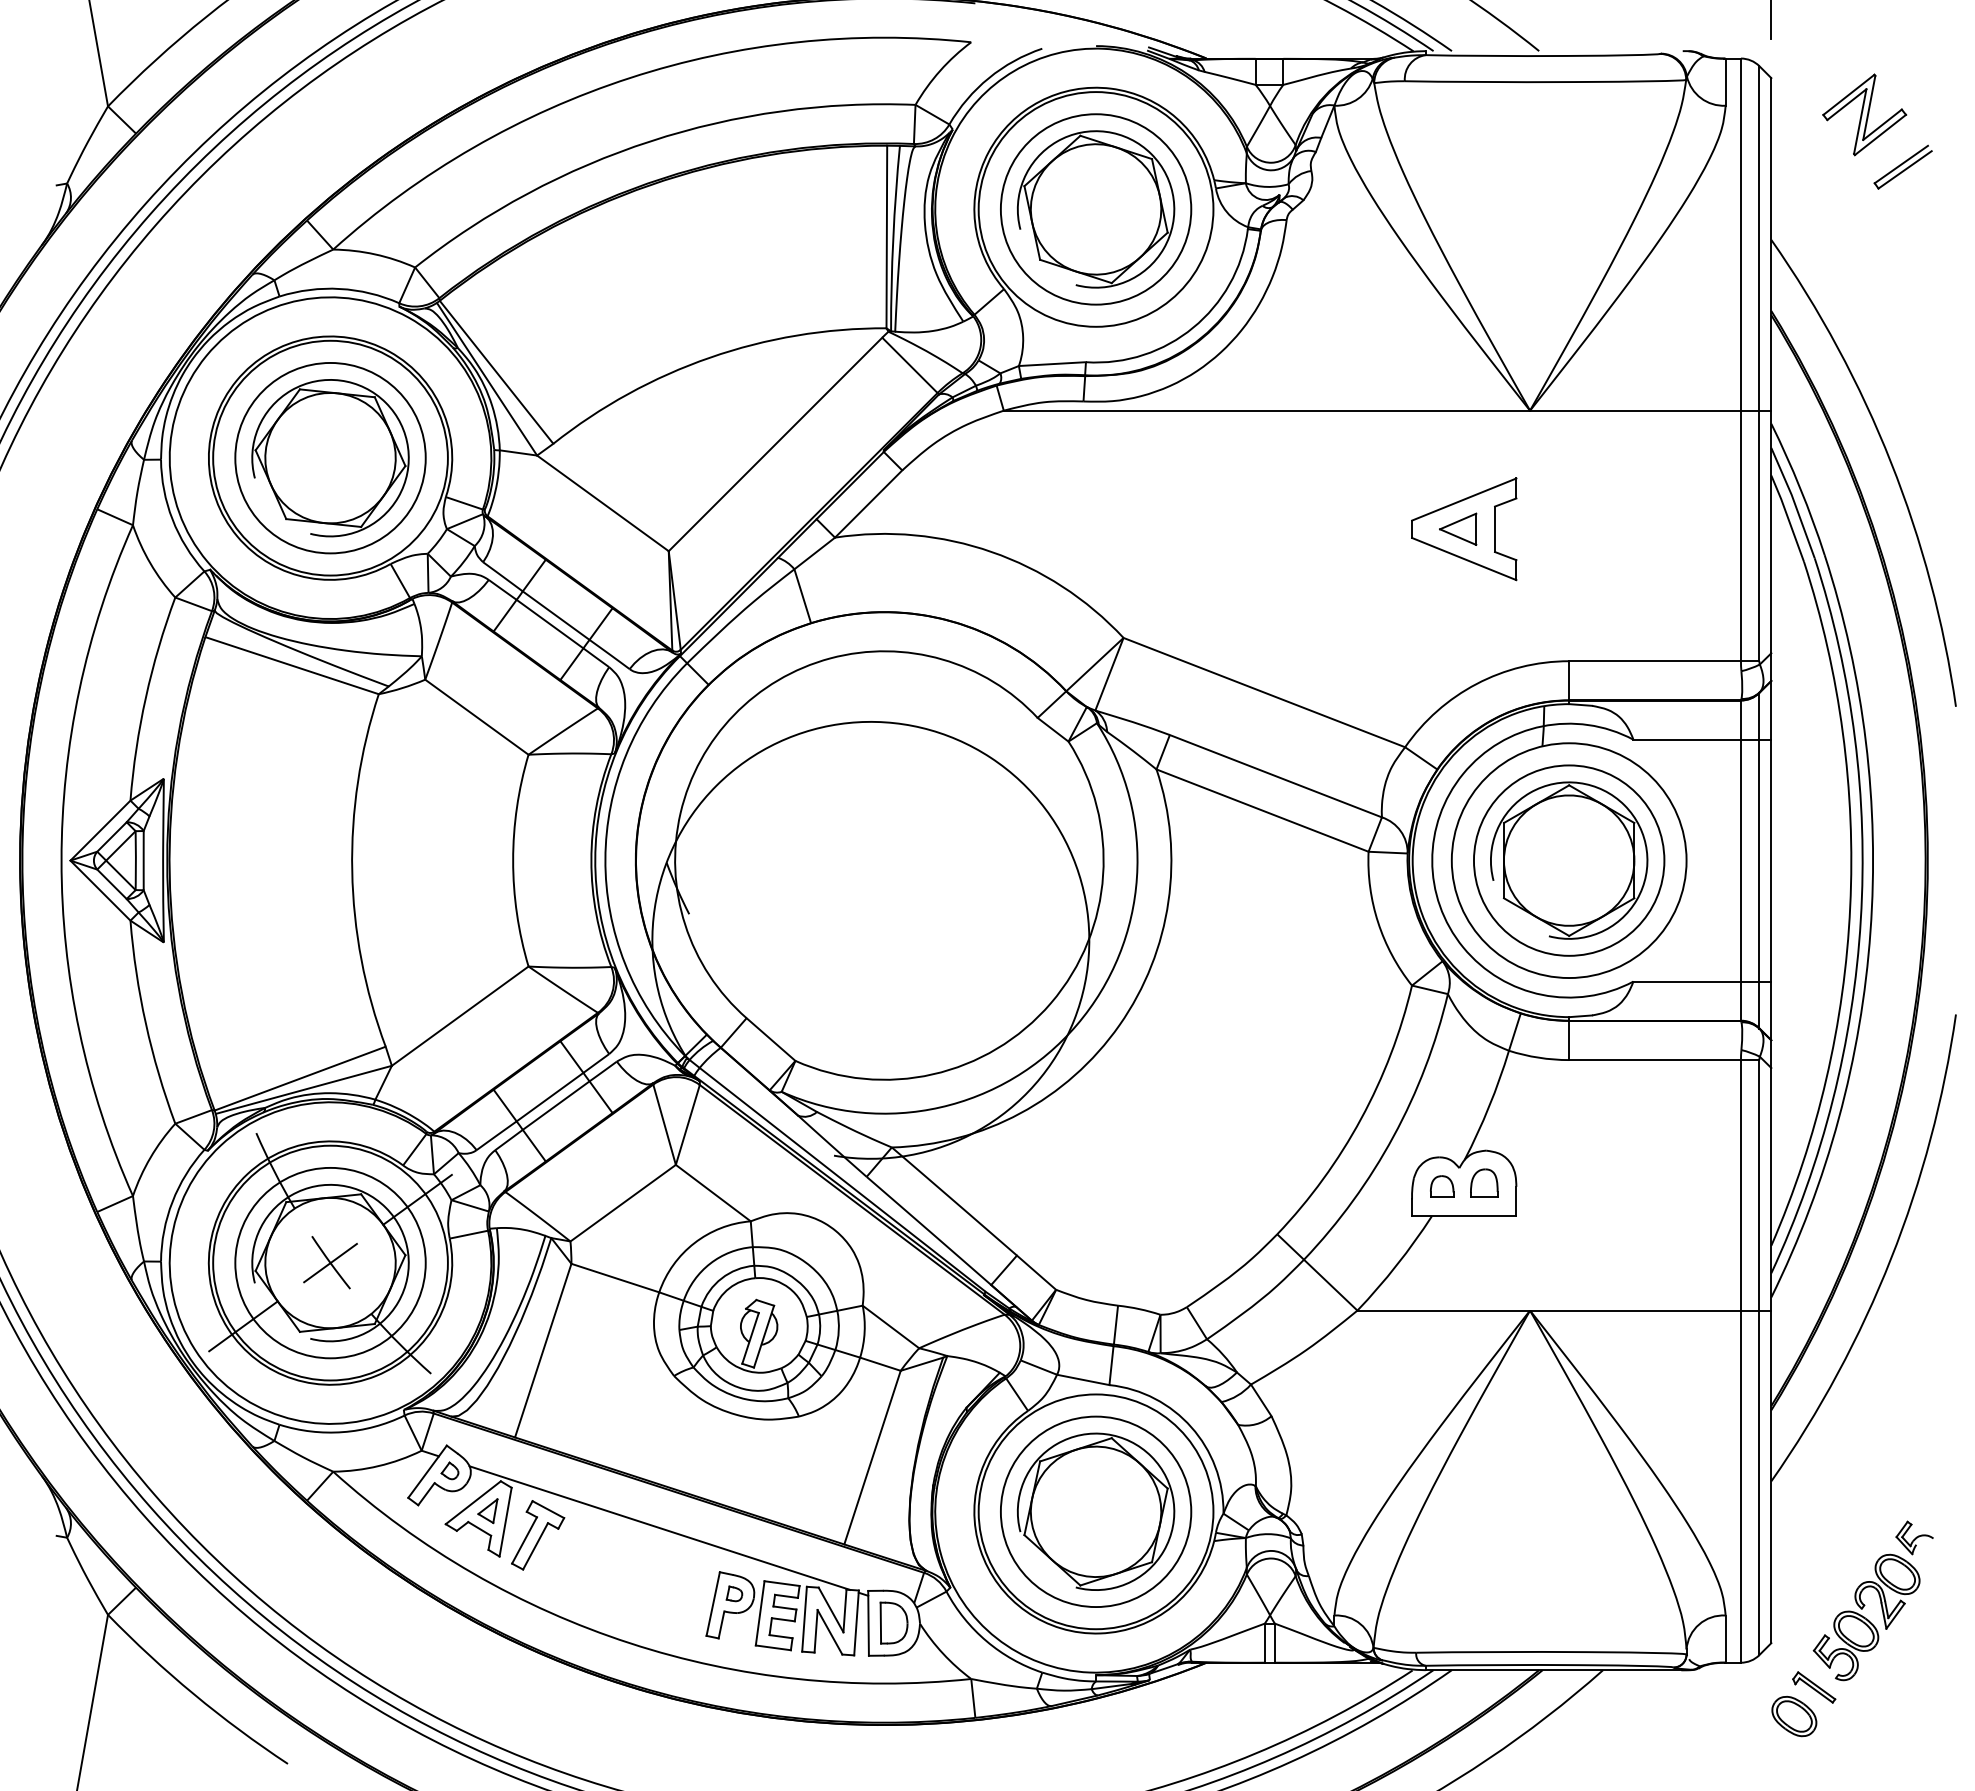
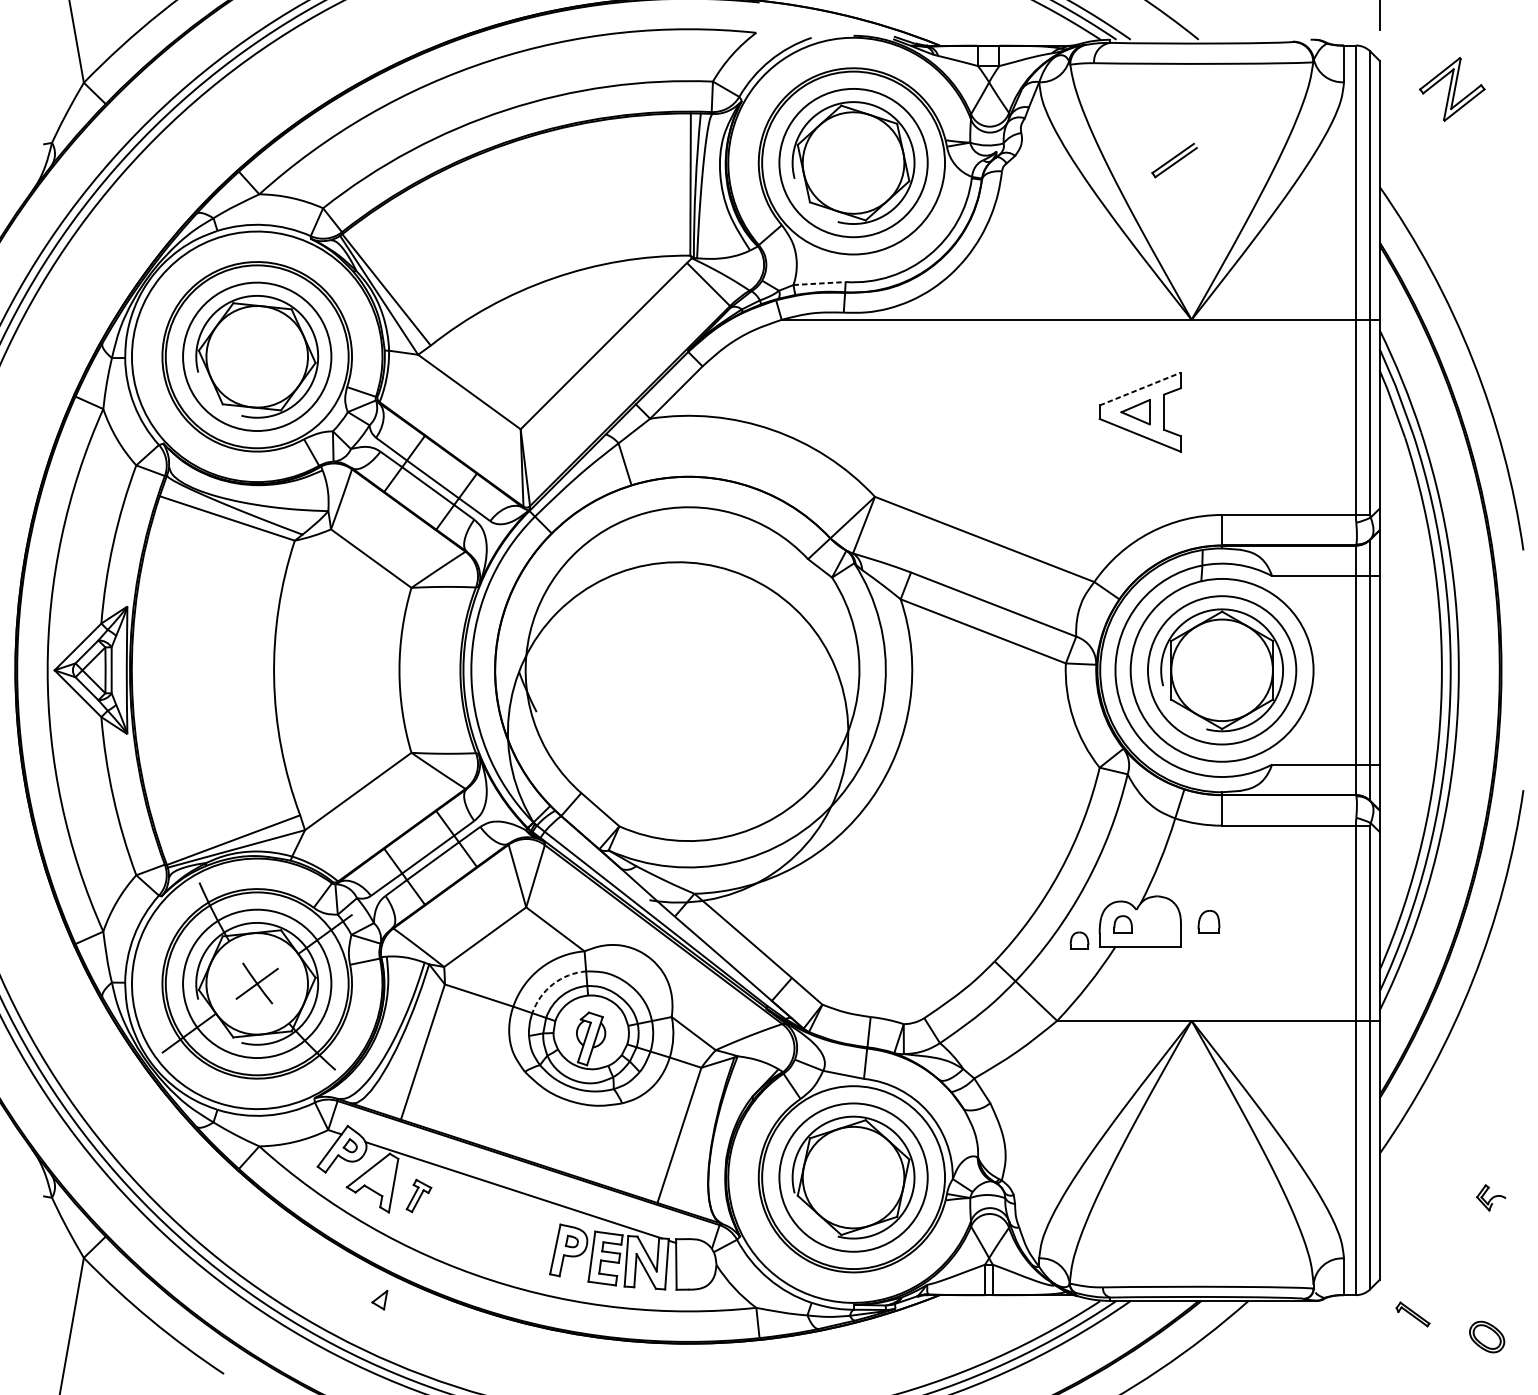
part: (1902, 166) -> (1174, 159), moved
line: (1052, 364) -> (819, 283), solid -> dashed
line: (1464, 499) -> (1140, 389), solid -> dashed
part: (1484, 1182) -> (1209, 921), moved
part: (1386, 1207) -> (1079, 940), added
arc: (710, 1263) -> (553, 984), solid -> dashed
part: (487, 1511) -> (379, 1300), moved
part: (538, 1535) -> (419, 1196), size x0.6
part: (1866, 1617) -> (1453, 1259), removed
part: (893, 1622) -> (695, 1263), removed
part: (1794, 1716) -> (1487, 1337), moved

